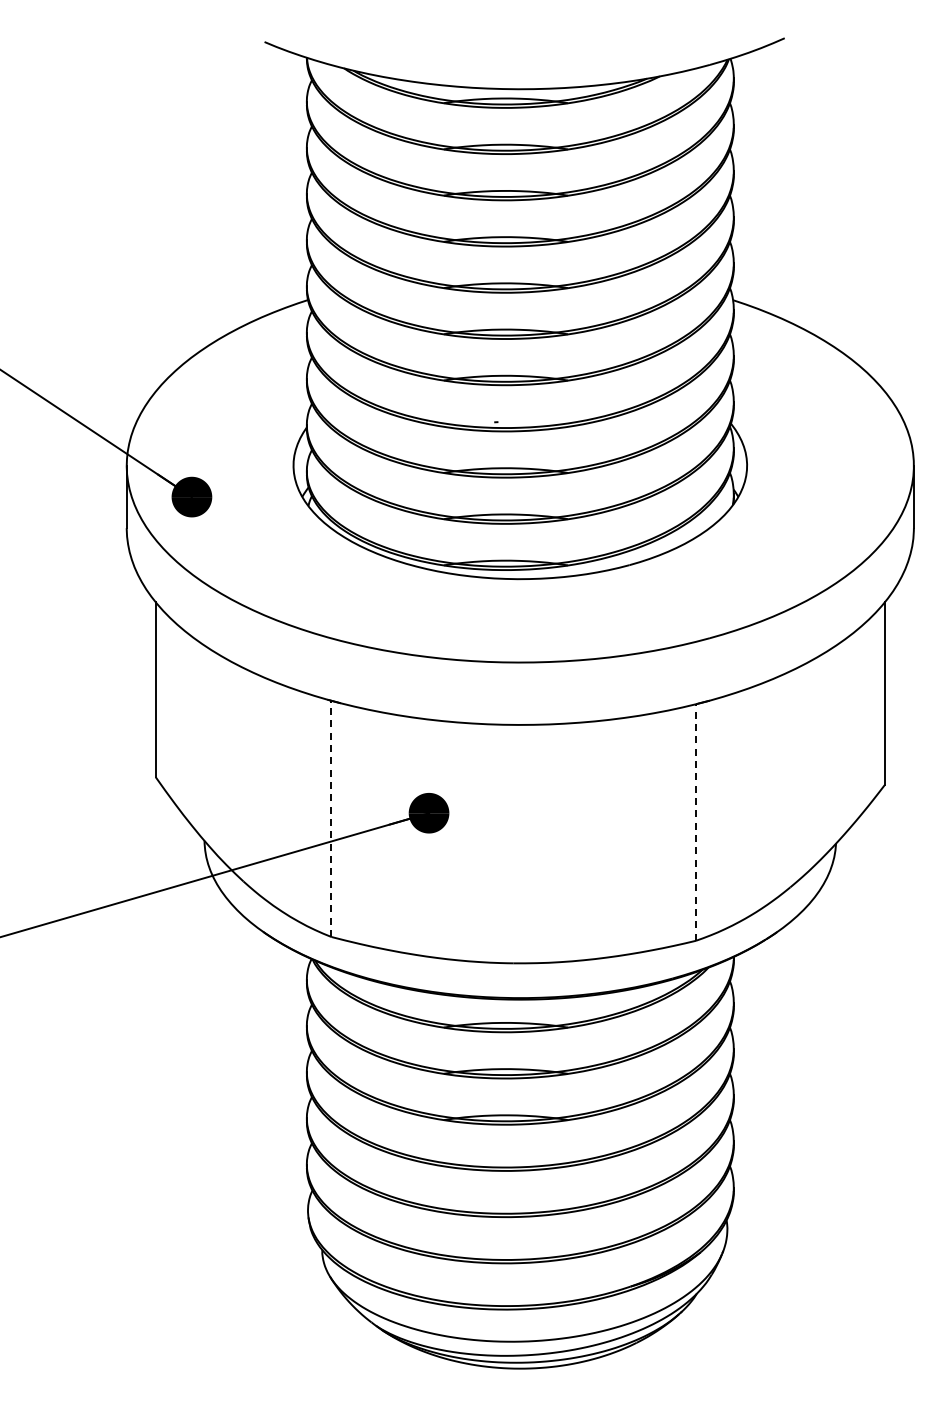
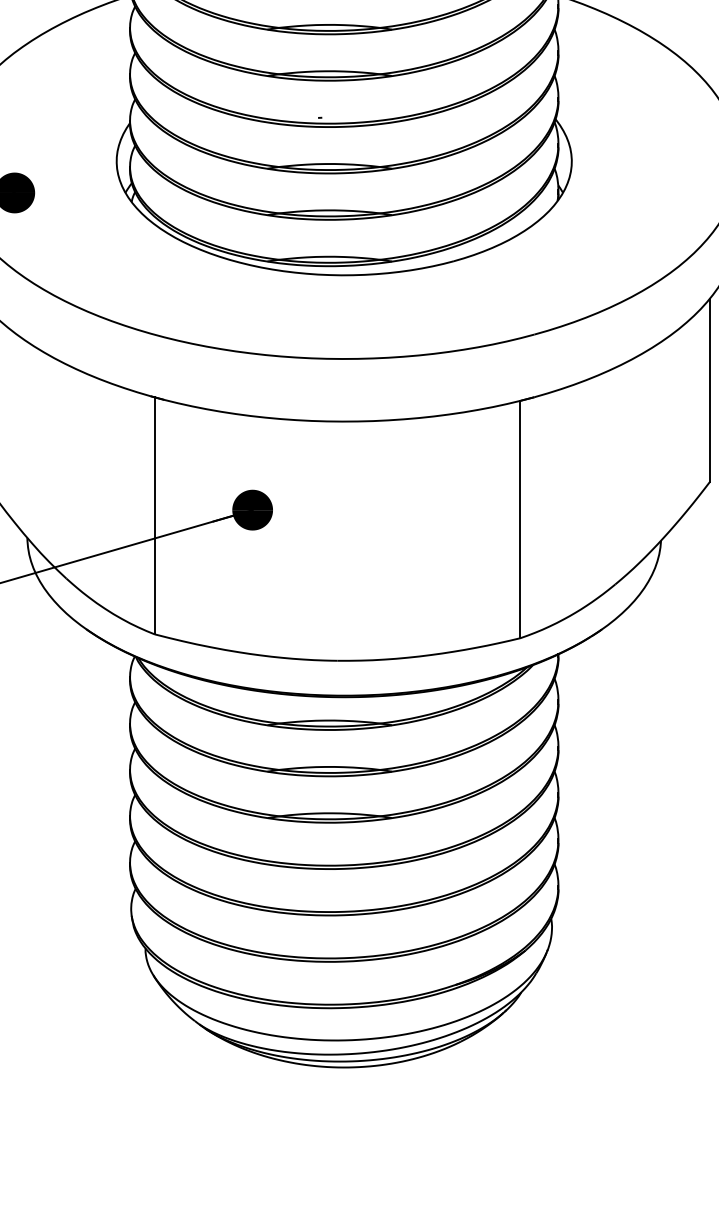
line: (331, 818) -> (154, 515), dashed -> solid
line: (695, 822) -> (520, 519), dashed -> solid

